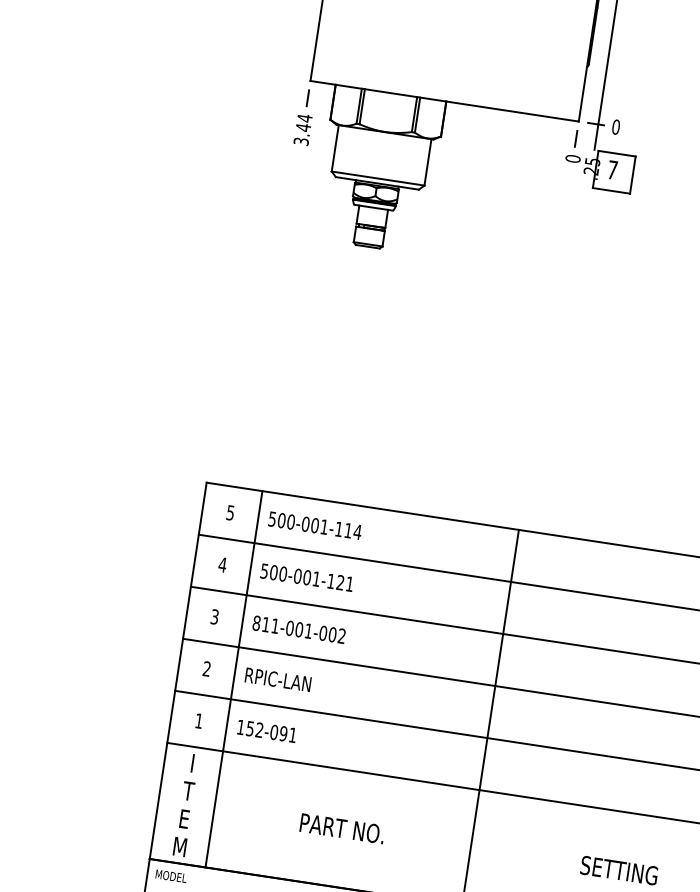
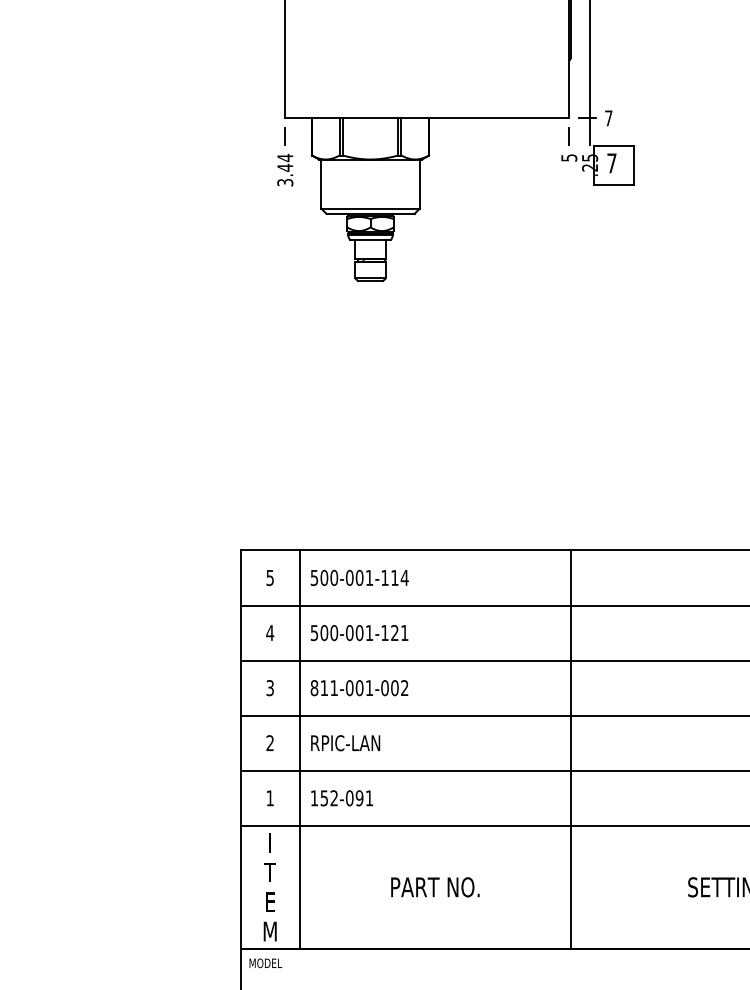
text: (615, 127) -> (608, 118), 0 -> 7
text: (573, 158) -> (569, 157), 0 -> 5

